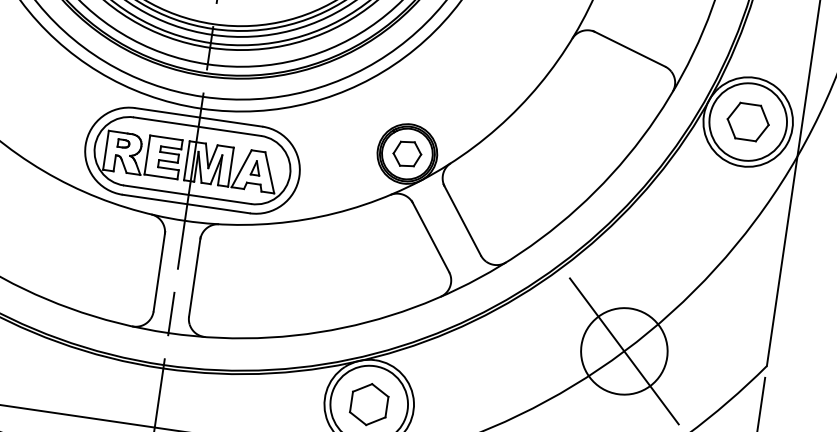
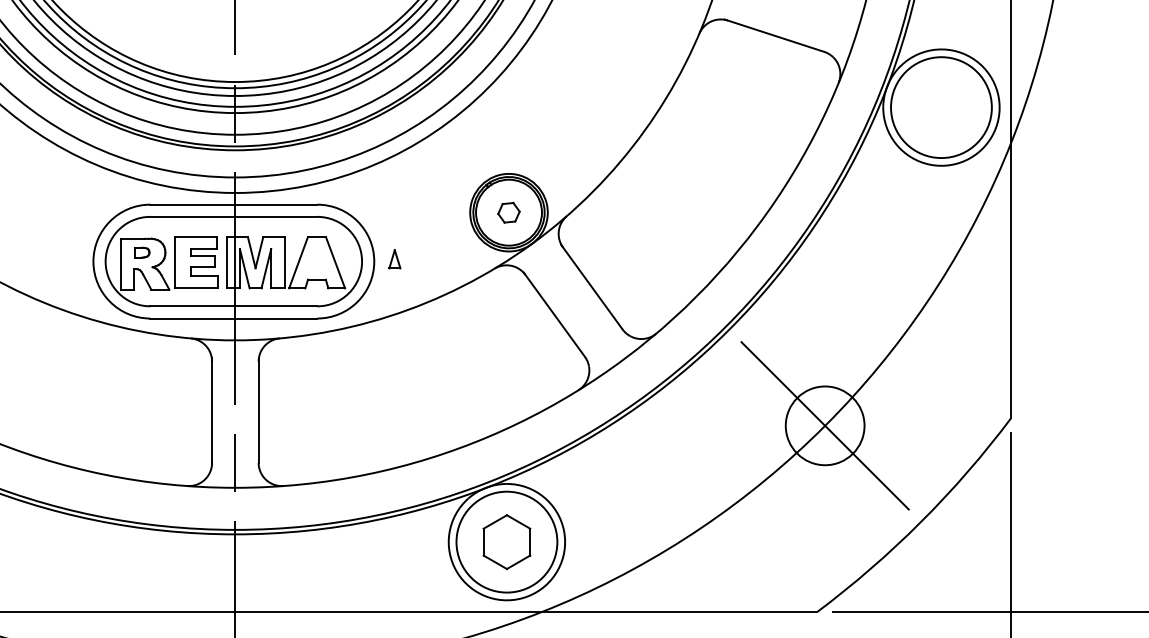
part: (748, 121) -> (941, 107), removed
part: (407, 153) -> (508, 212), size x0.6
part: (255, 168) -> (394, 259), moved
circle: (623, 351) -> (824, 425), size x0.7

